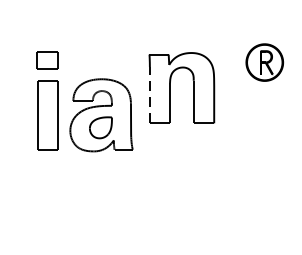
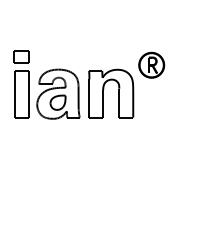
part: (264, 61) -> (151, 64), moved
line: (150, 95) -> (89, 98), dashed -> solid
part: (83, 101) -> (46, 84), moved

